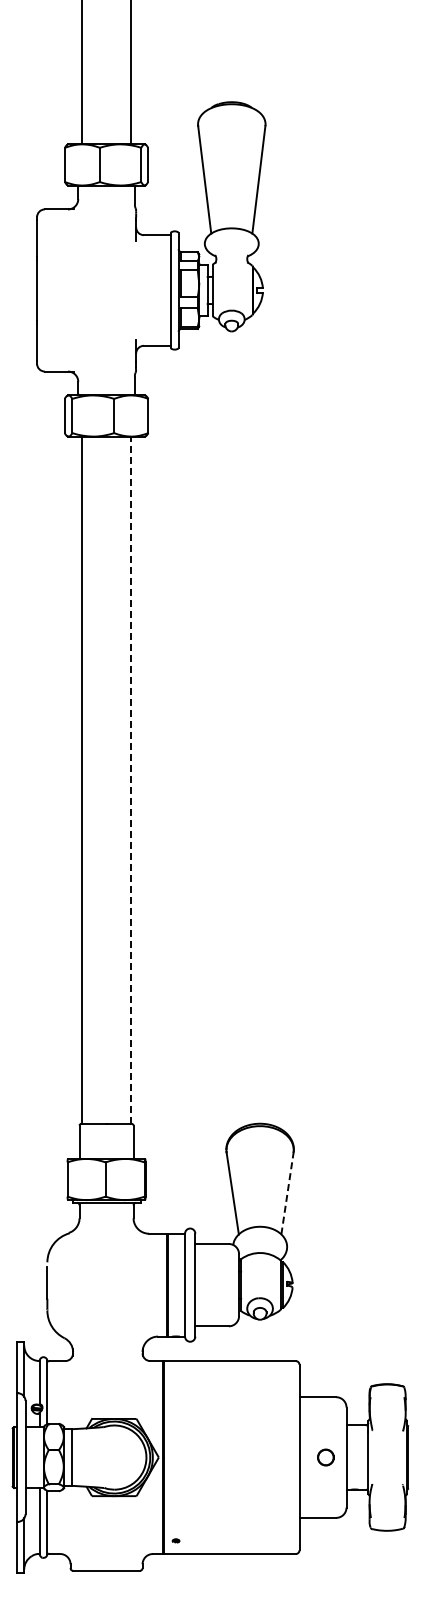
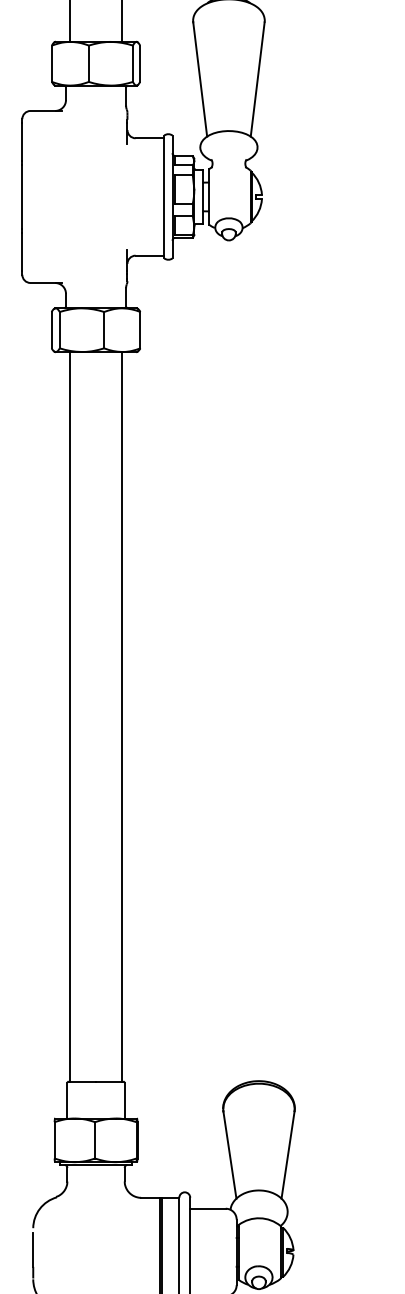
line: (131, 780) -> (122, 716), dashed -> solid
line: (287, 1193) -> (288, 1155), dashed -> solid

